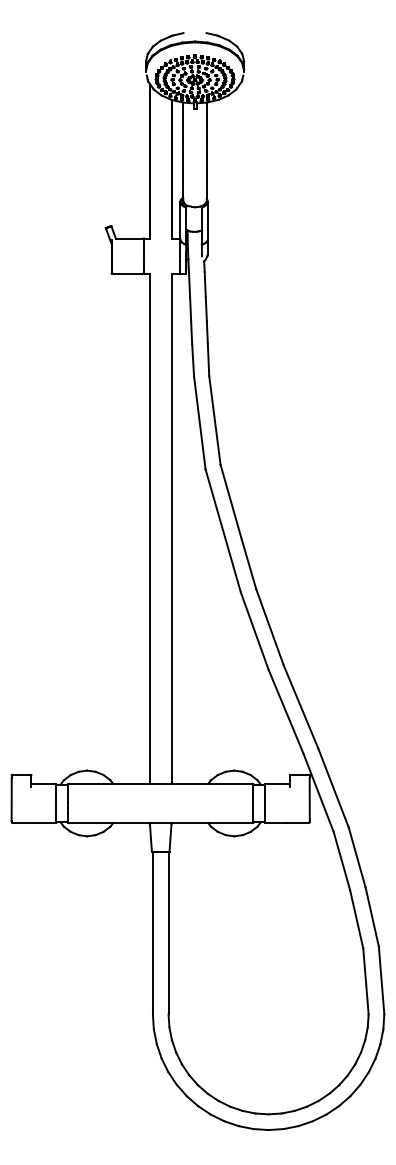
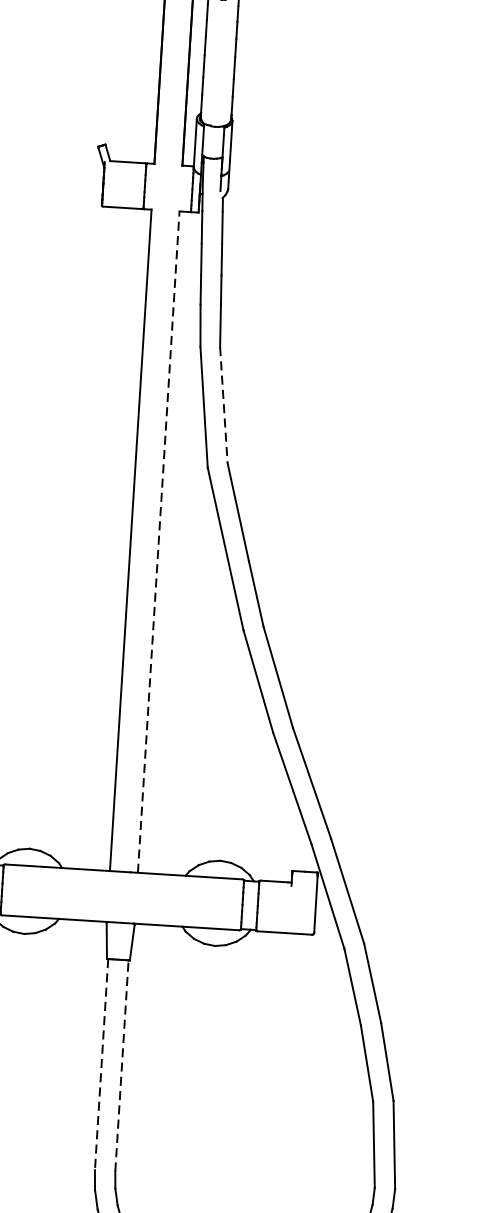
line: (214, 420) -> (223, 405), solid -> dashed
line: (171, 528) -> (158, 541), solid -> dashed
line: (168, 932) -> (121, 1065), solid -> dashed
line: (152, 933) -> (101, 1065), solid -> dashed

